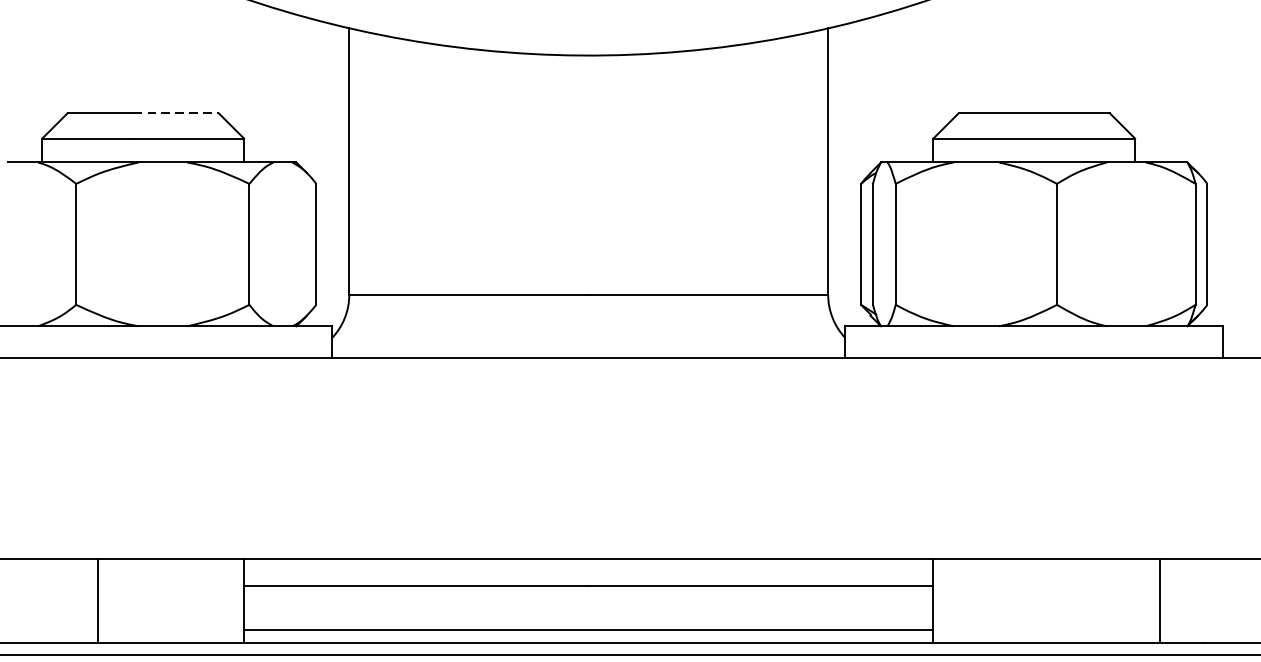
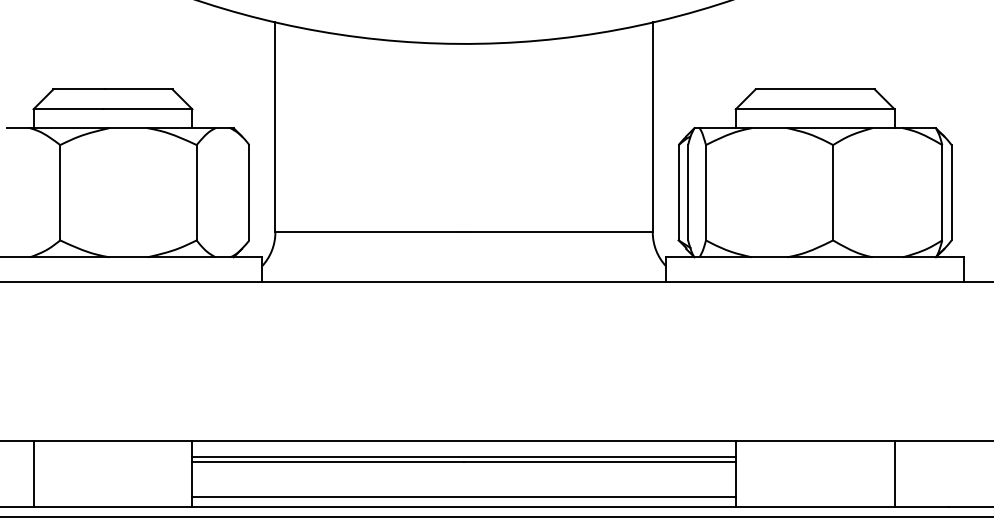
line: (175, 113) -> (138, 89), dashed -> solid
line: (587, 579) -> (463, 456), added
line: (98, 600) -> (33, 473), moved
line: (1160, 600) -> (894, 473), moved

